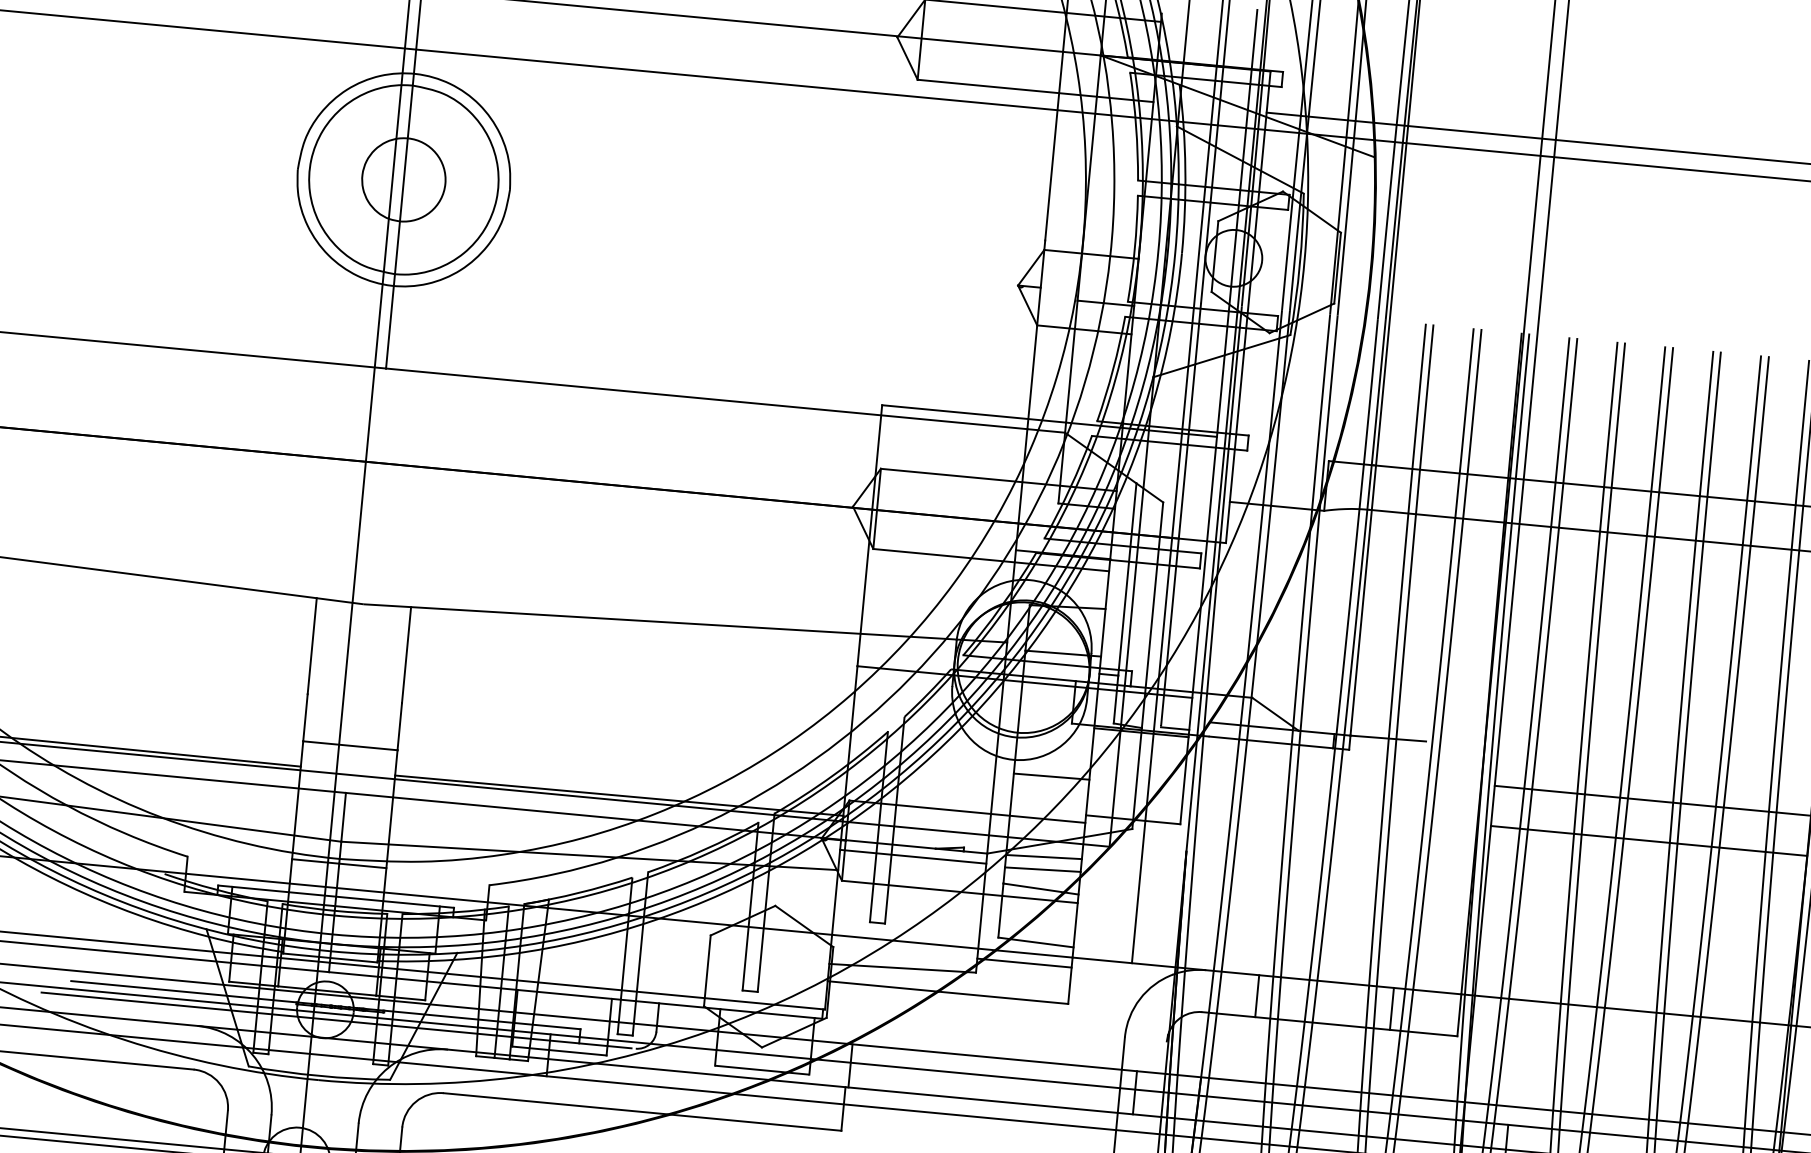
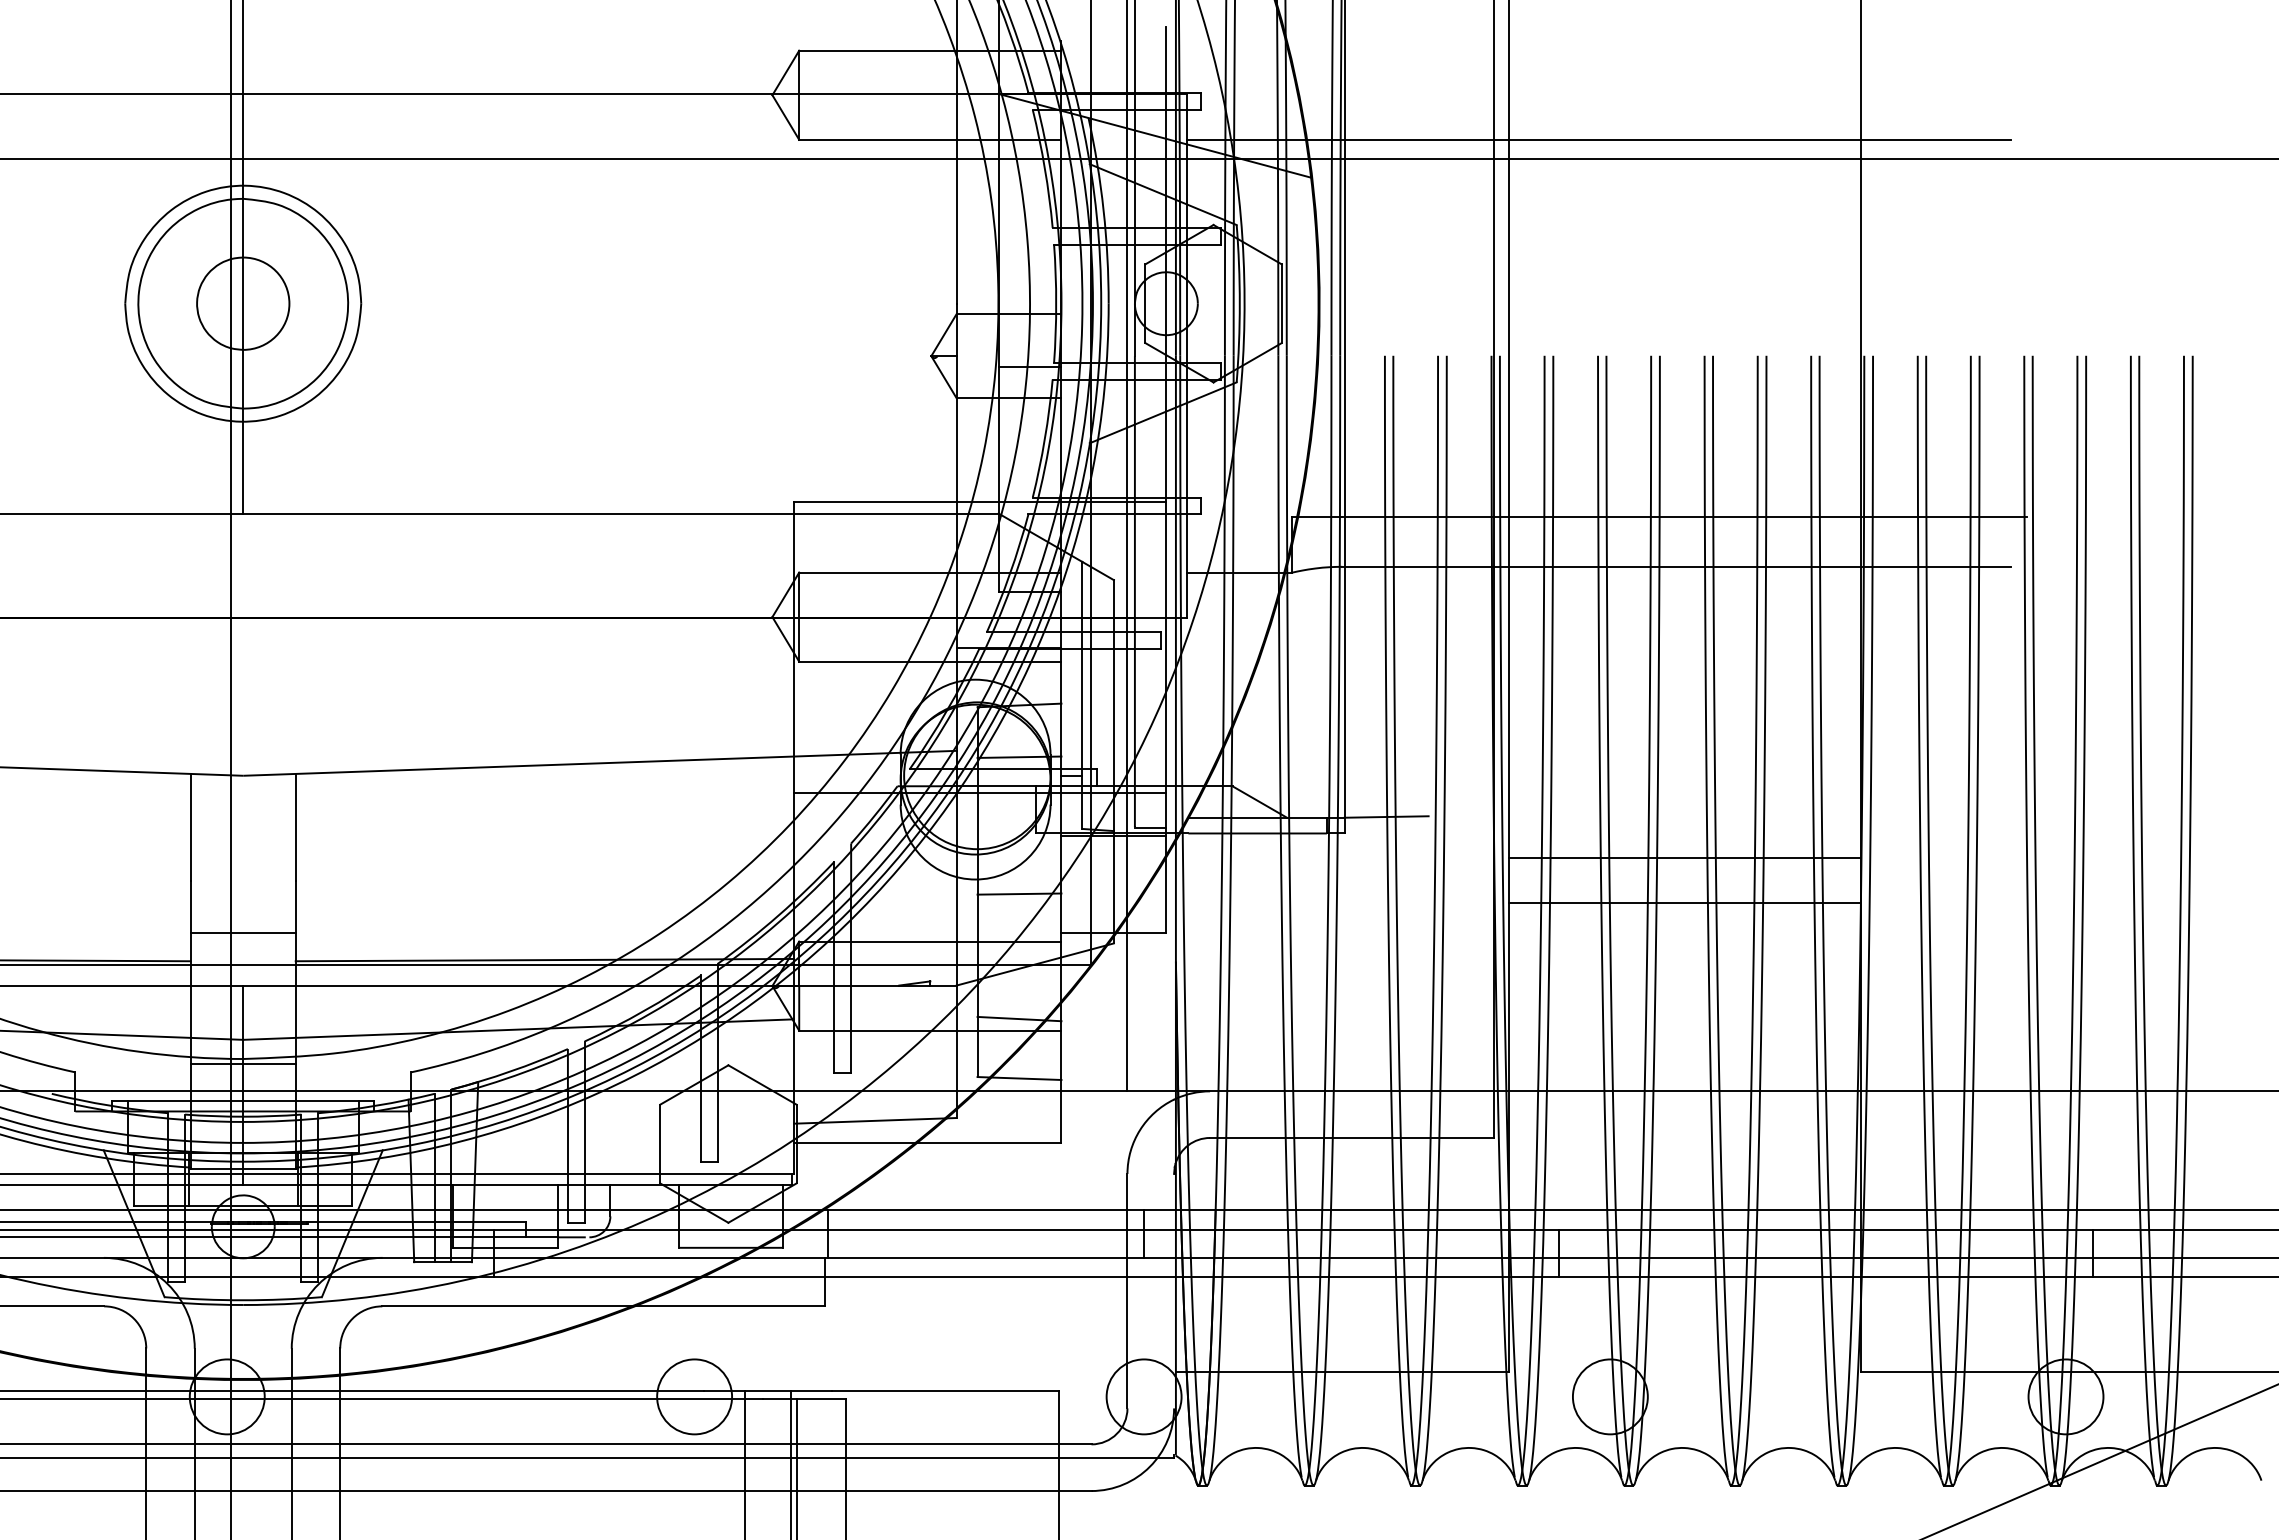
line: (912, 856) -> (874, 996), removed
line: (1044, 857) -> (1019, 983), removed
line: (1042, 869) -> (1019, 997), removed
line: (1024, 963) -> (1008, 1102), removed
line: (1257, 996) -> (1269, 1114), removed
line: (1391, 1008) -> (1418, 1114), removed

